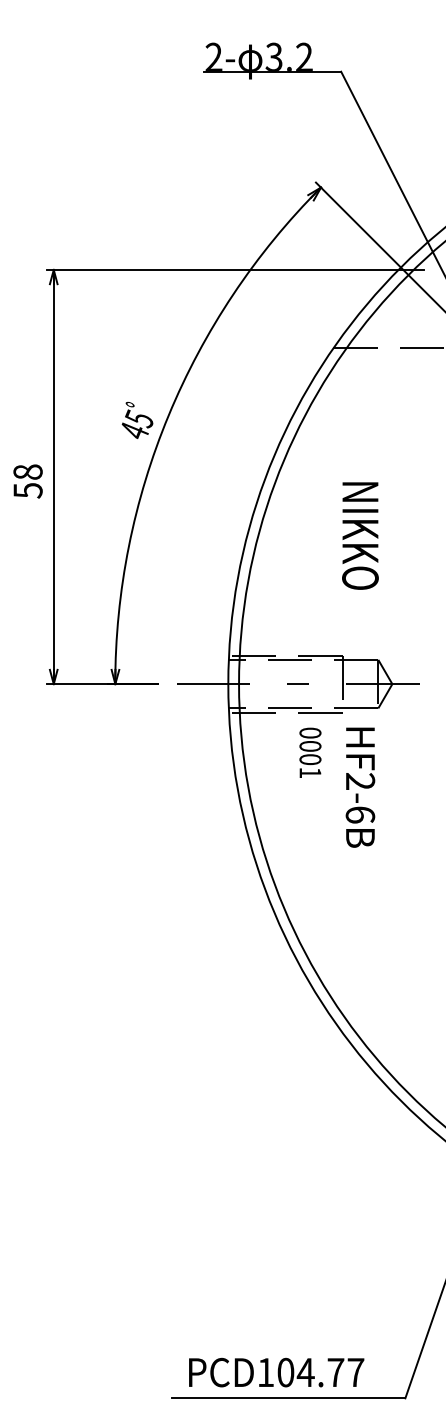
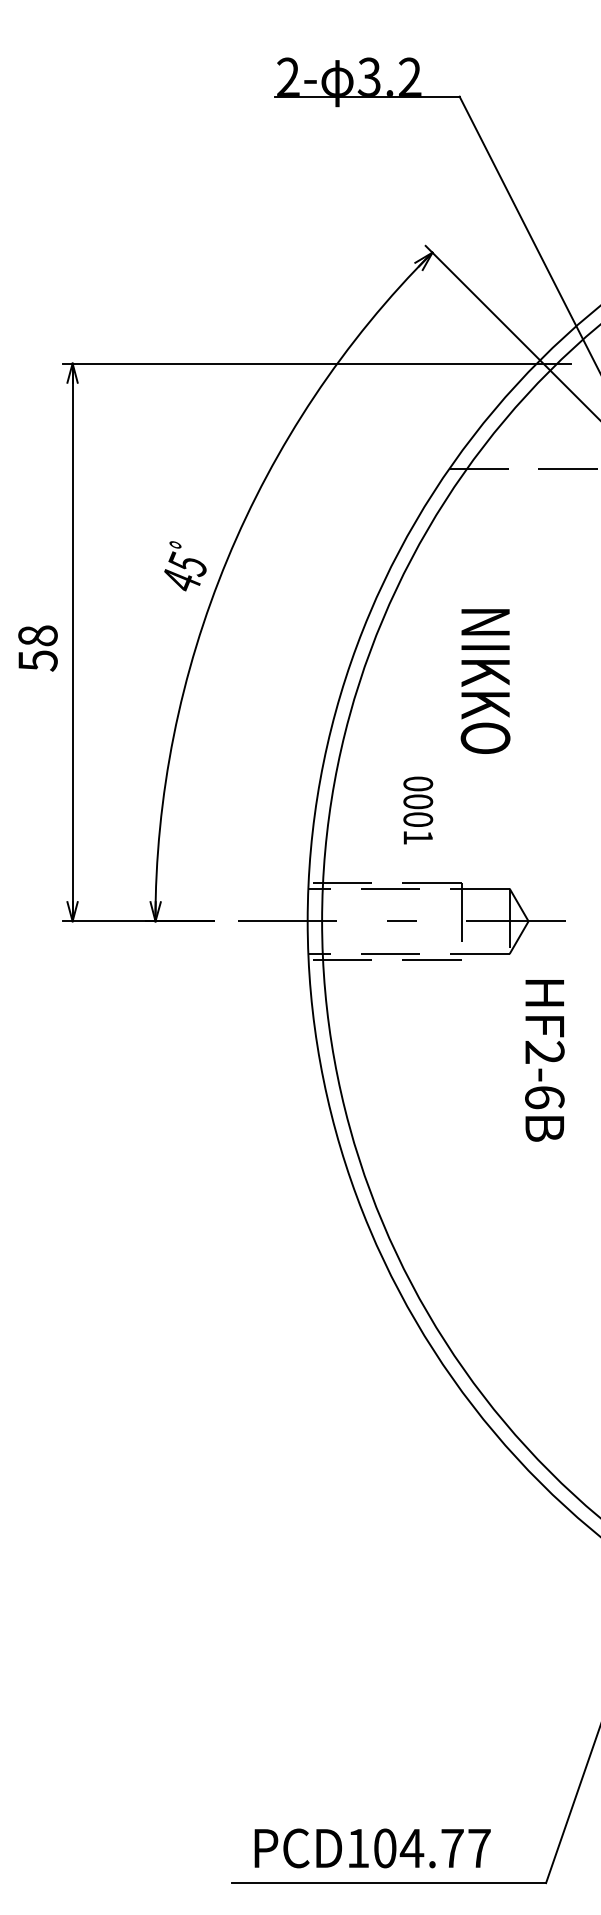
text: (360, 535) -> (485, 680), moved
text: (310, 752) -> (418, 810), moved
text: (360, 787) -> (544, 1060), moved

